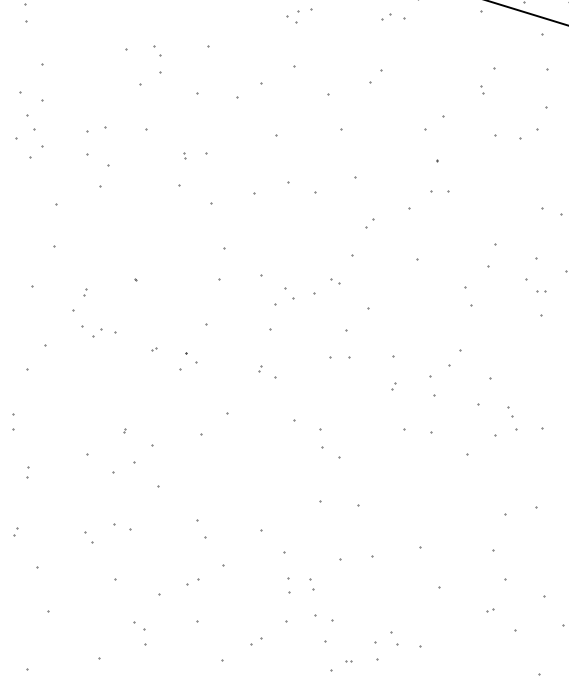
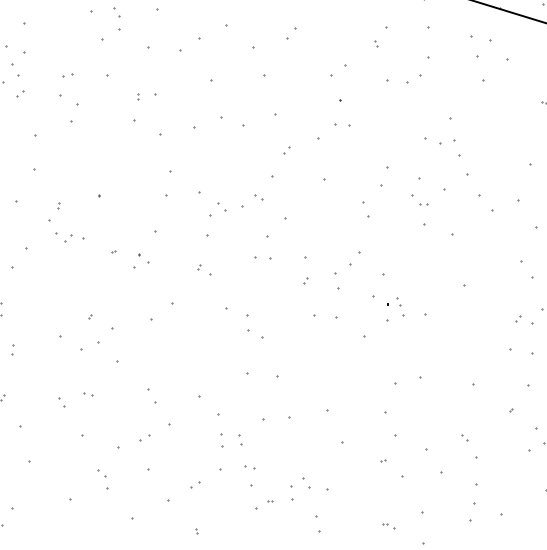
part: (96, 129) -> (67, 75), size x0.62
part: (37, 151) -> (20, 93), size x0.62
part: (122, 527) -> (88, 394), size x0.62
part: (323, 619) -> (249, 467), size x0.62

